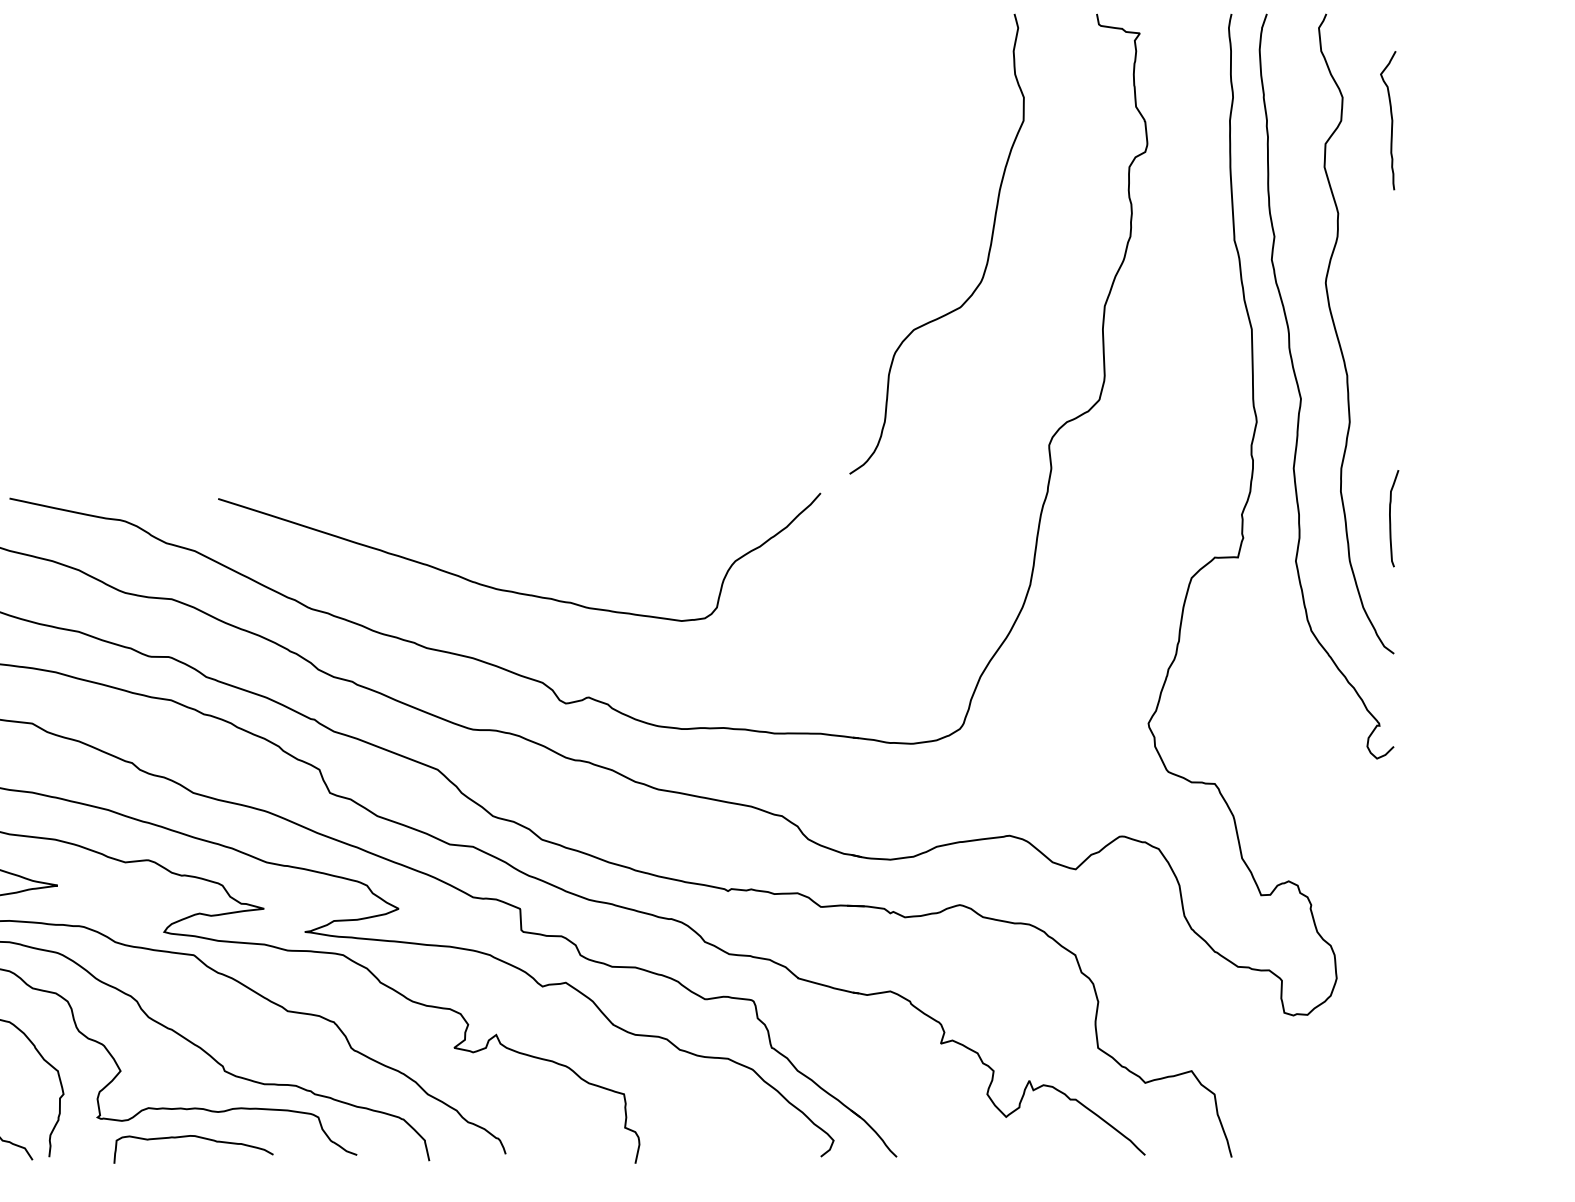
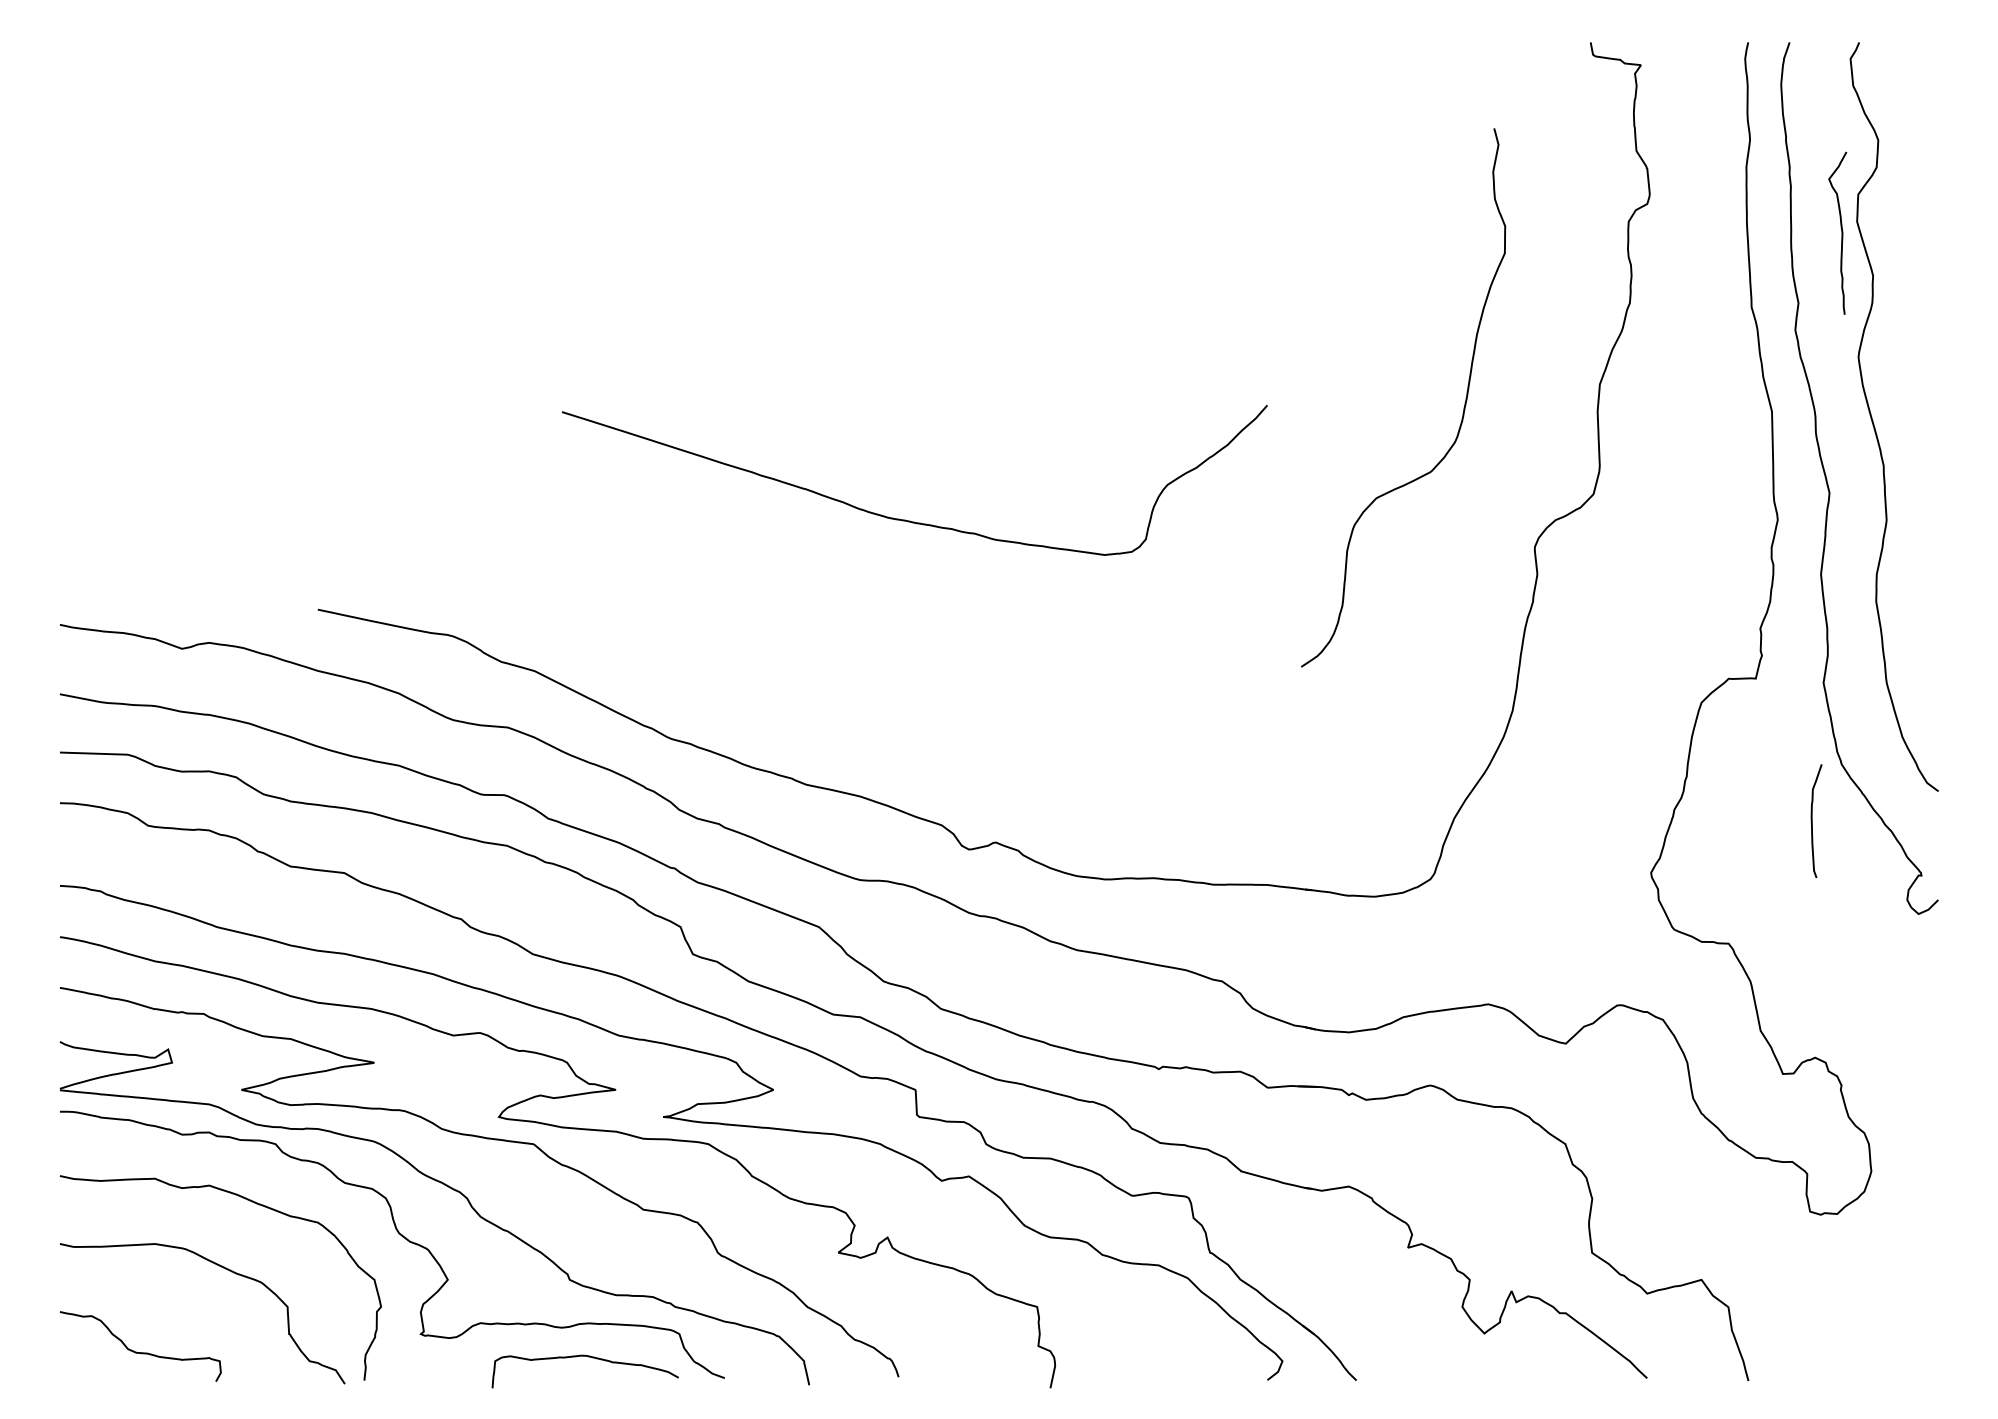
curve: (1391, 119) -> (1841, 232), moved
curve: (988, 252) -> (1463, 407), moved
curve: (1390, 518) -> (1812, 820), moved
curve: (511, 590) -> (905, 519), moved
curve: (196, 1137) -> (588, 1357), moved

